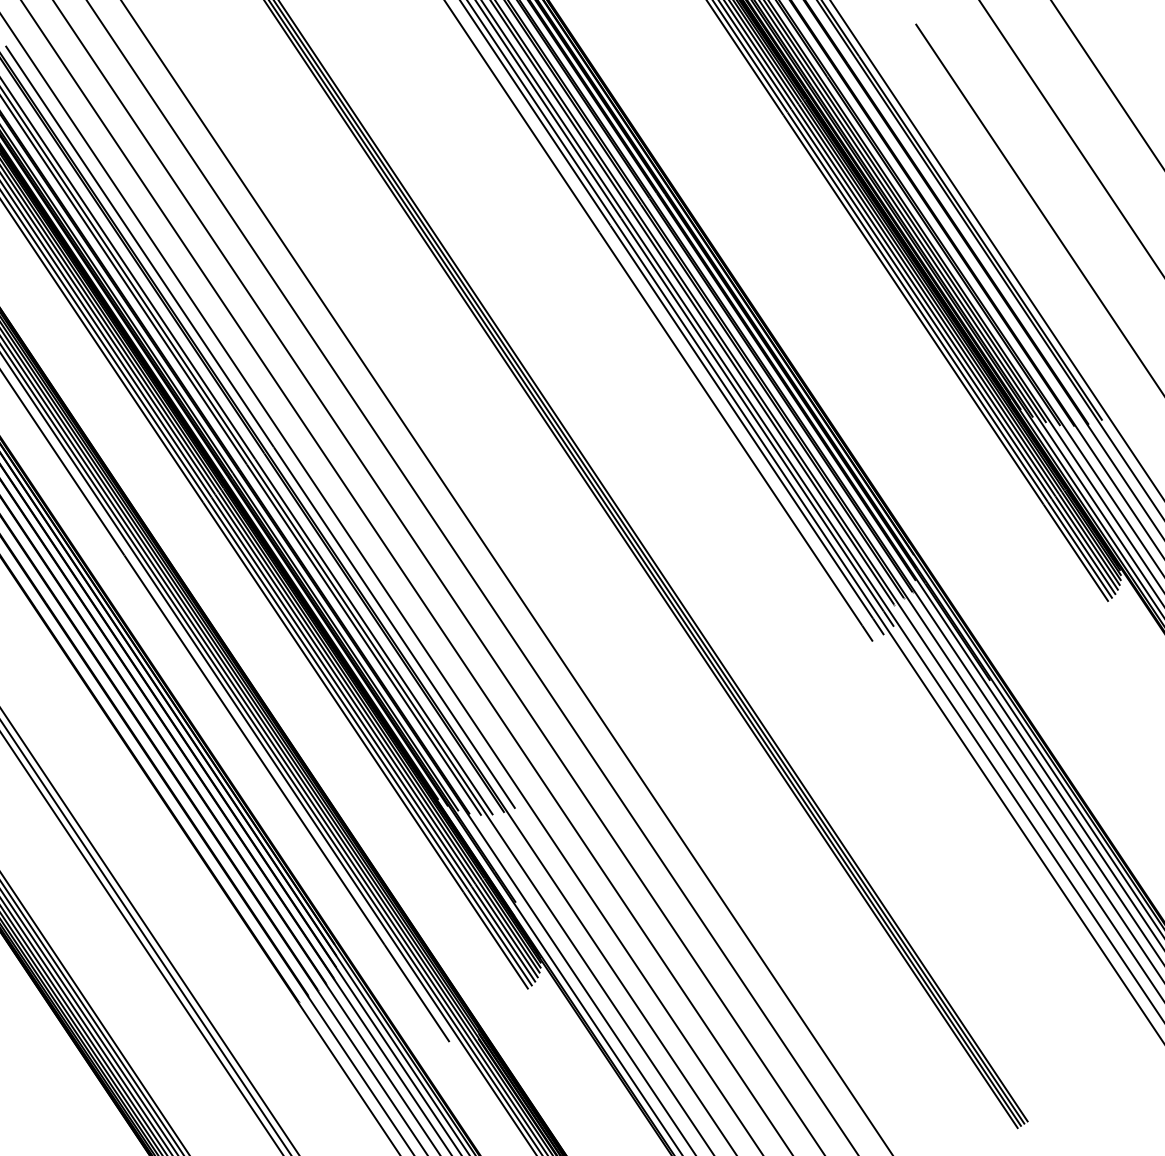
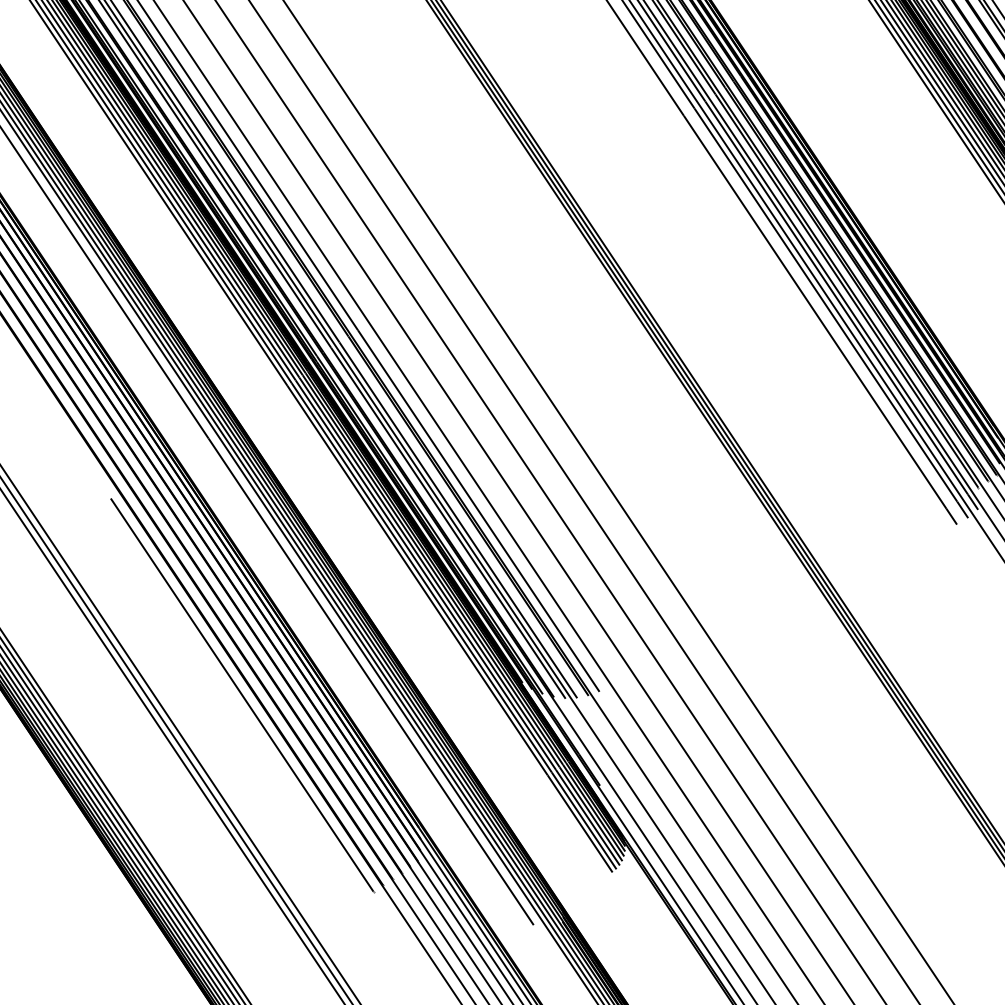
line: (158, 812) -> (242, 695), added

